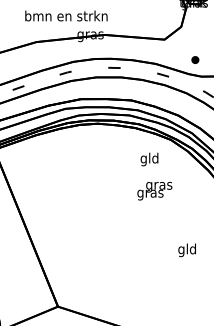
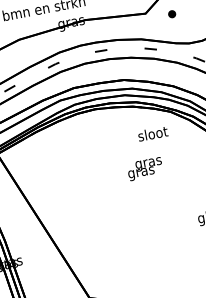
part: (195, 59) -> (172, 13), moved
text: (149, 159) -> (152, 135), gld -> sloot
text: (154, 191) -> (144, 169), moved

